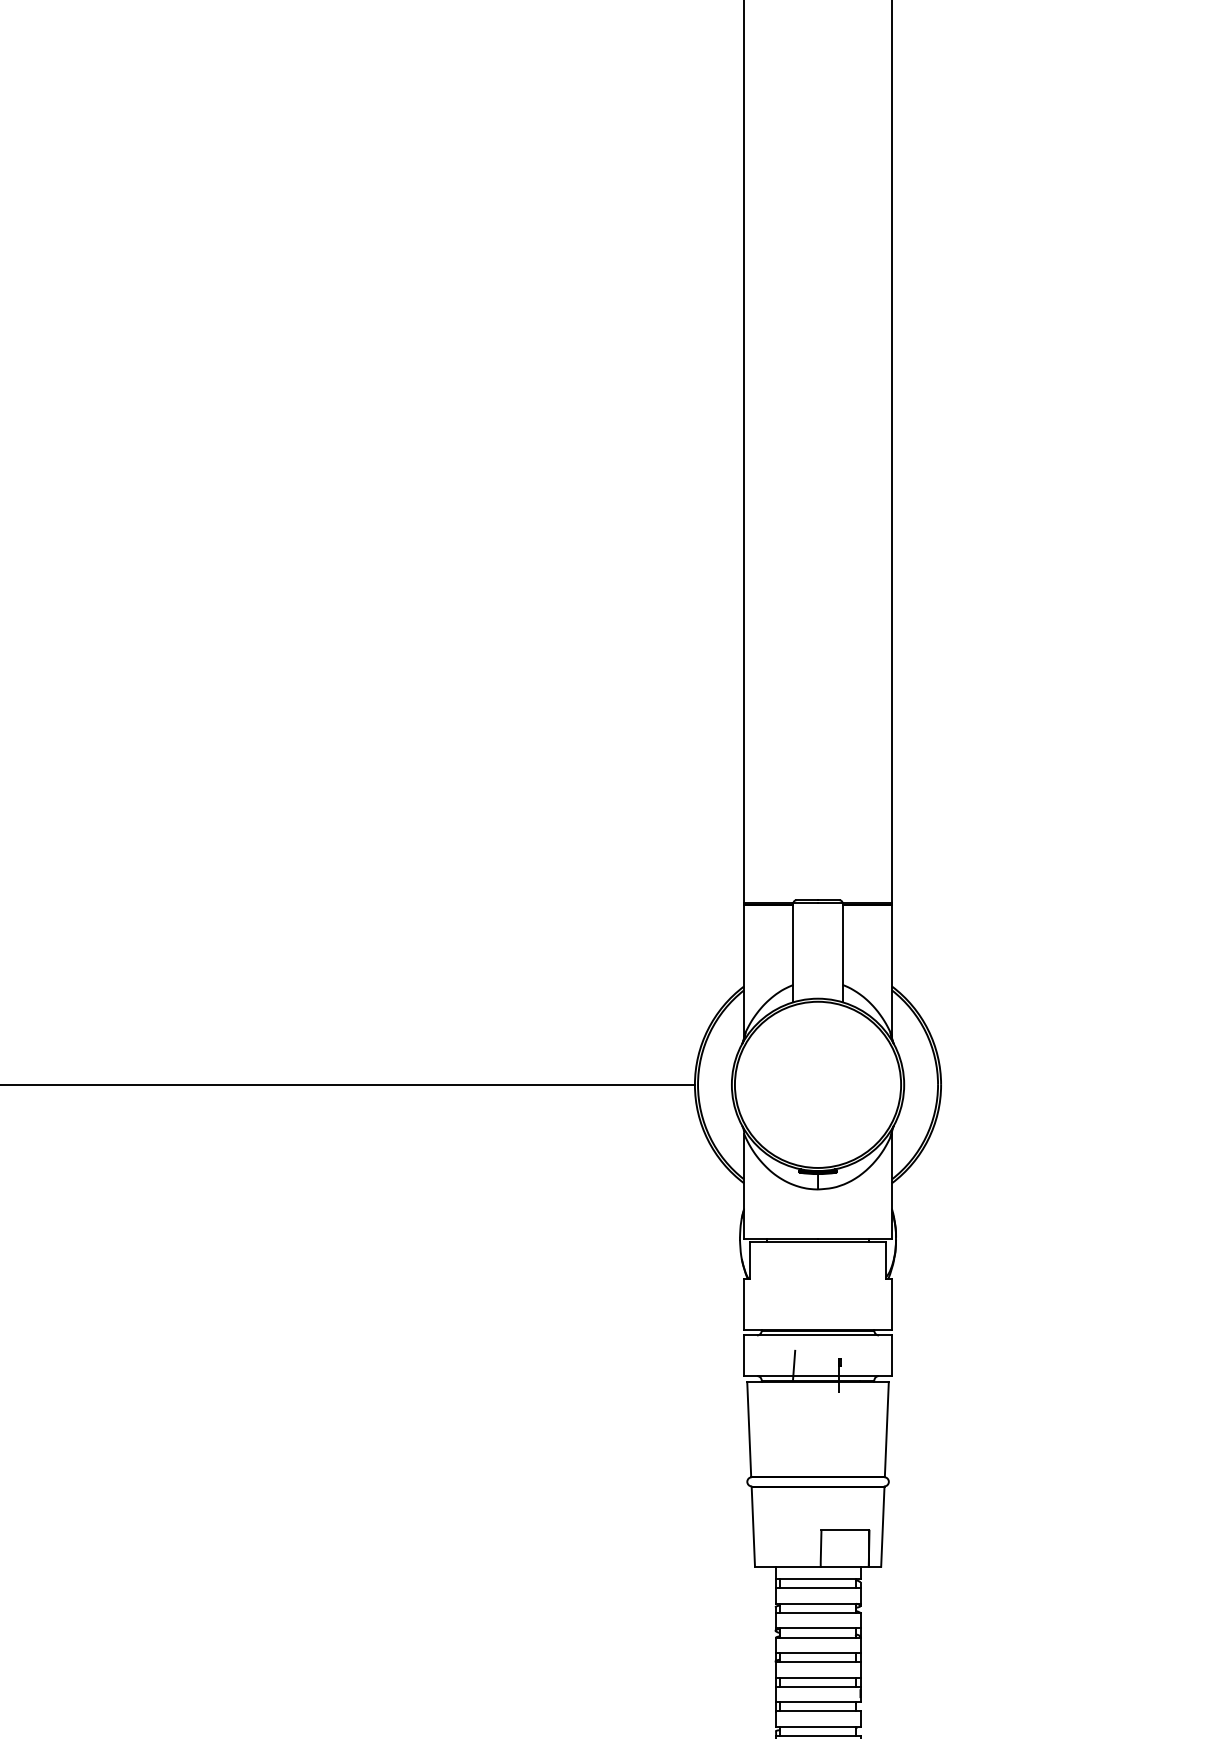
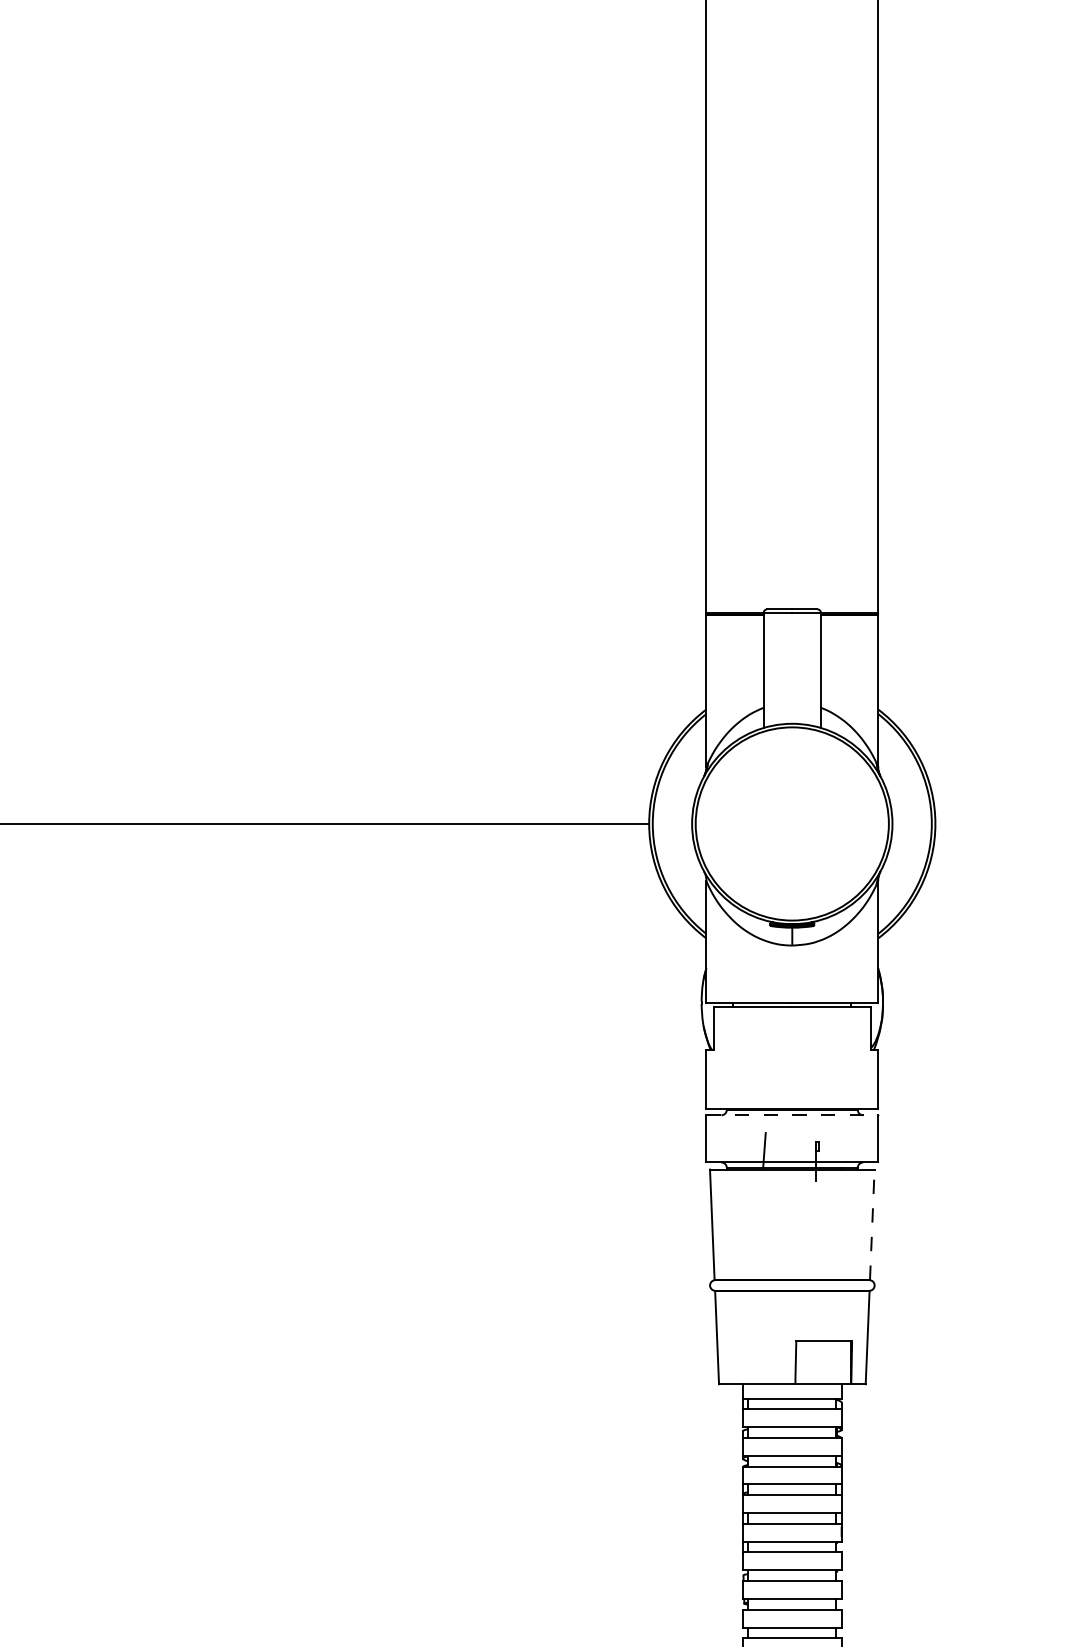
line: (818, 1335) -> (792, 1115), solid -> dashed
line: (886, 1429) -> (871, 1224), solid -> dashed

